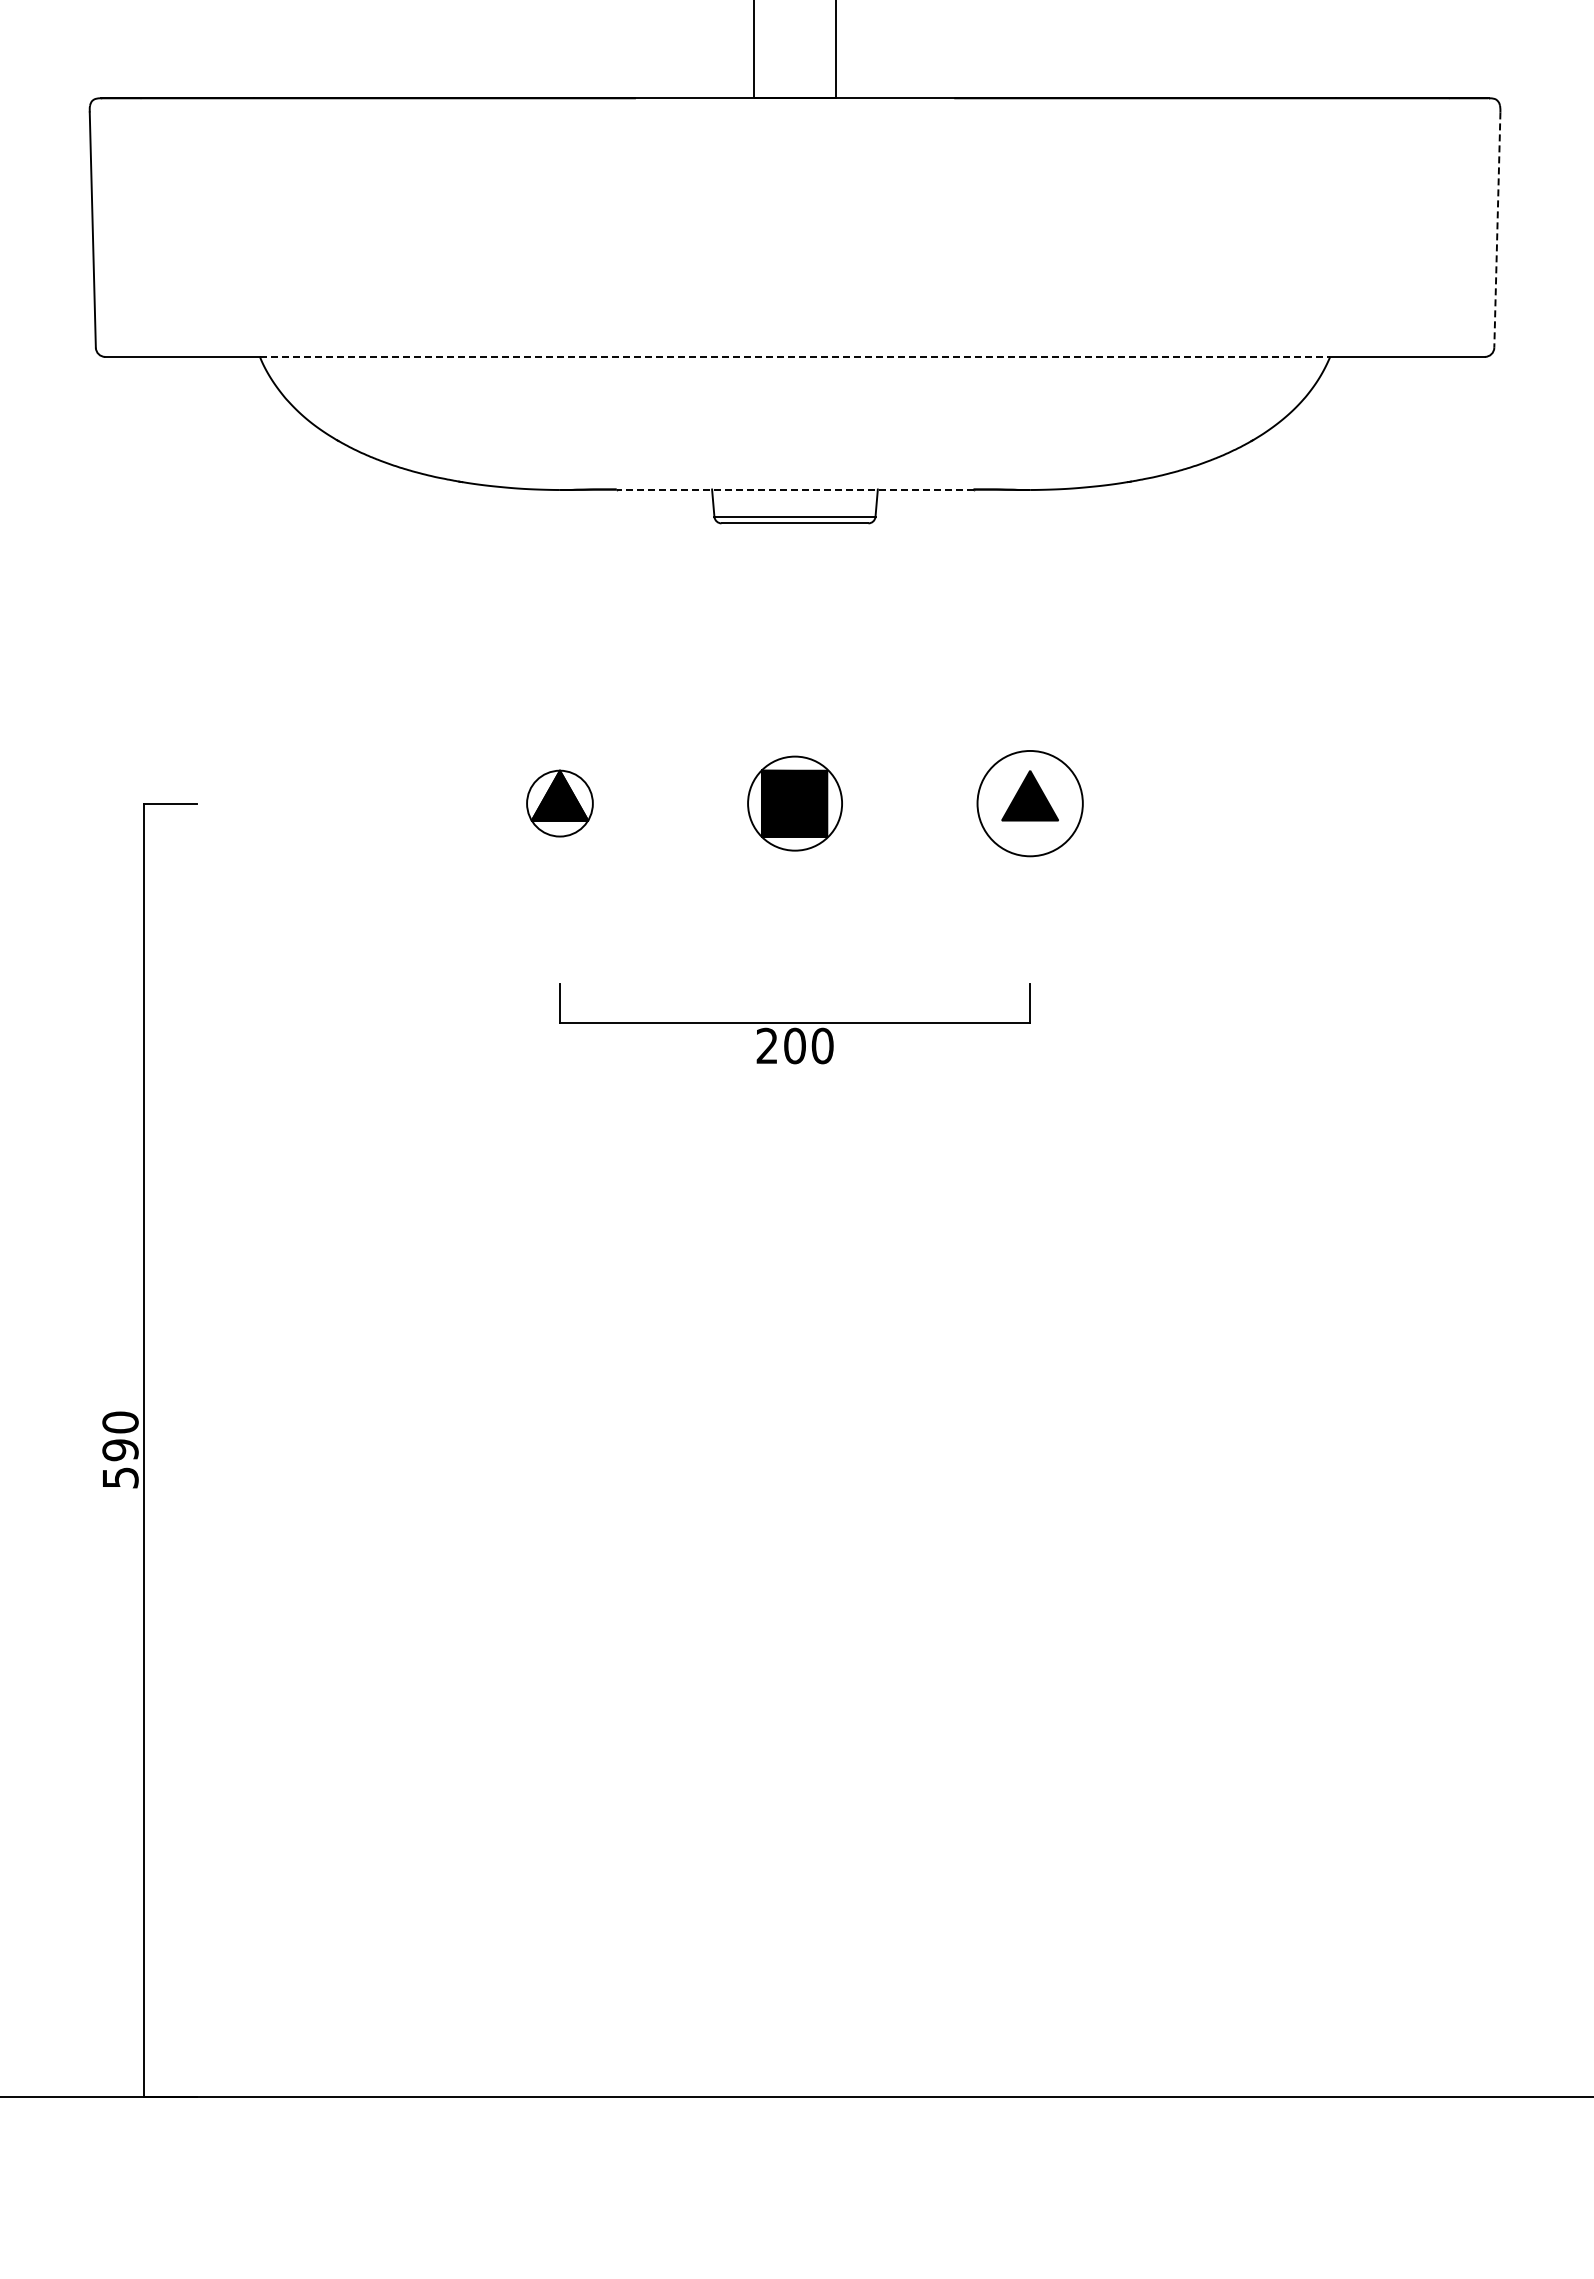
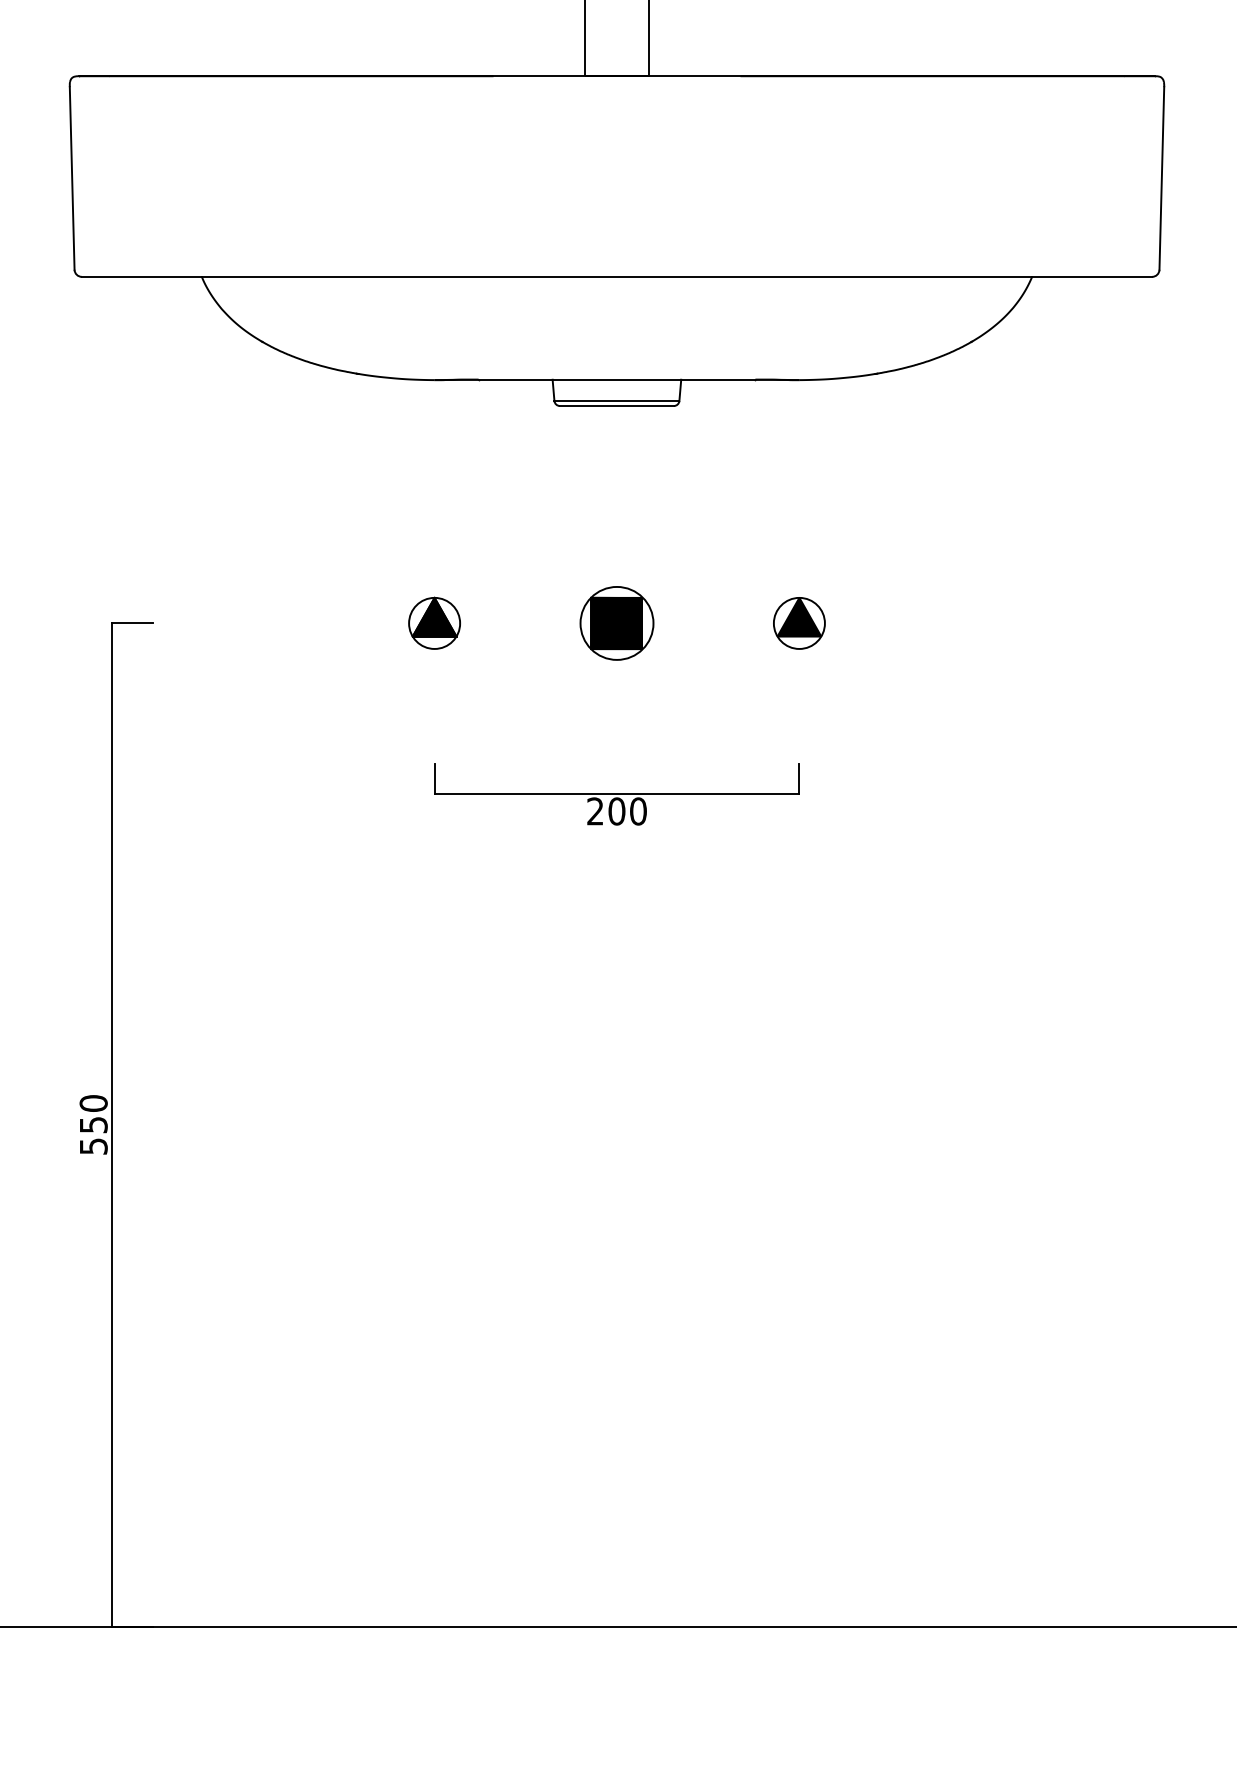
line: (1497, 230) -> (1161, 178), dashed -> solid
line: (795, 356) -> (617, 276), dashed -> solid
line: (794, 489) -> (616, 379), dashed -> solid
circle: (1030, 803) -> (799, 623), size x0.62
text: (120, 1450) -> (93, 1125), 590 -> 550

